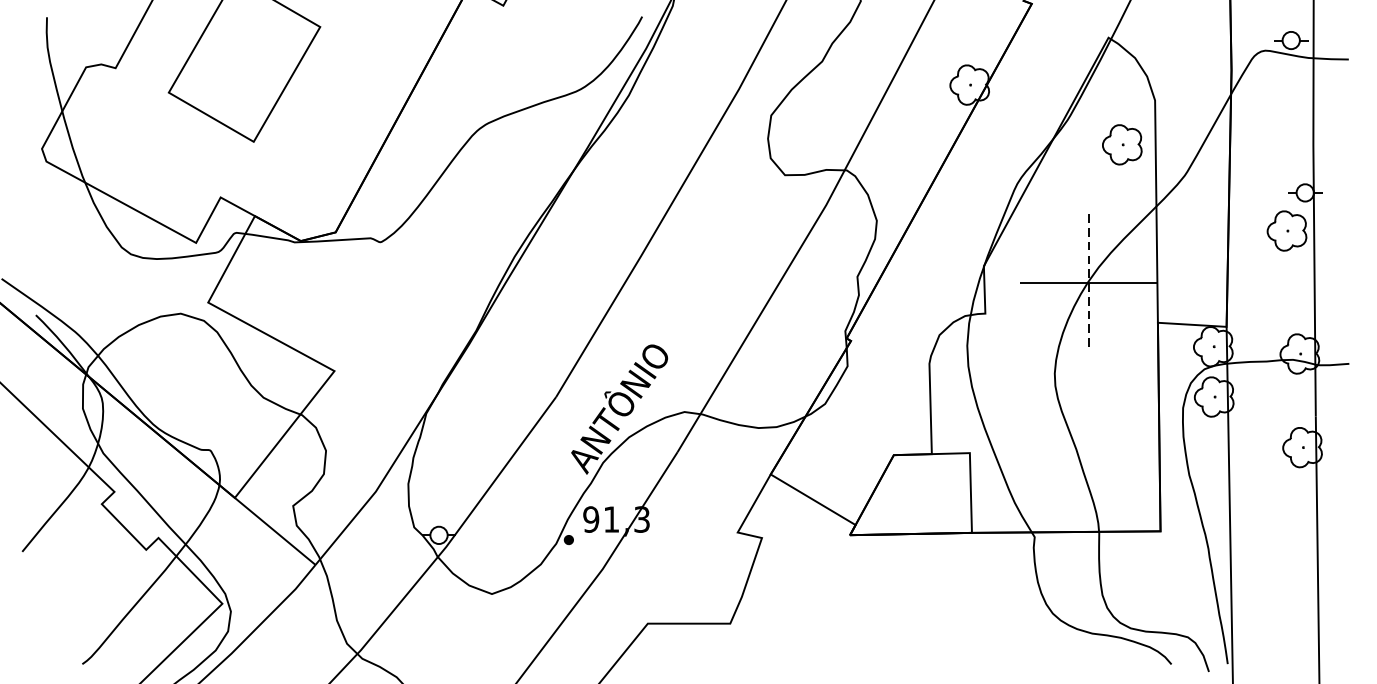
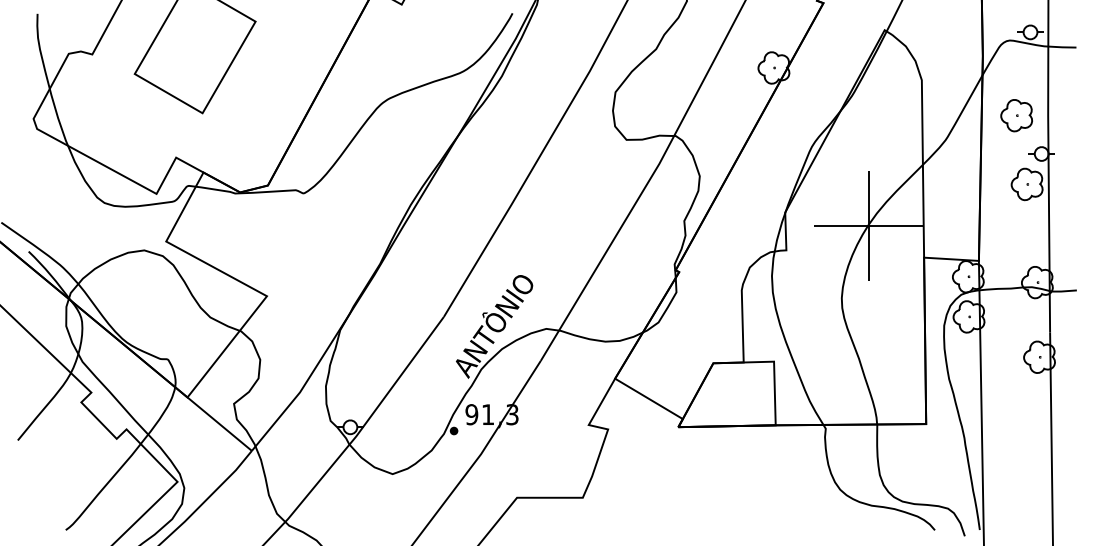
part: (1122, 144) -> (1016, 115), moved
line: (1088, 283) -> (868, 226), dashed -> solid

